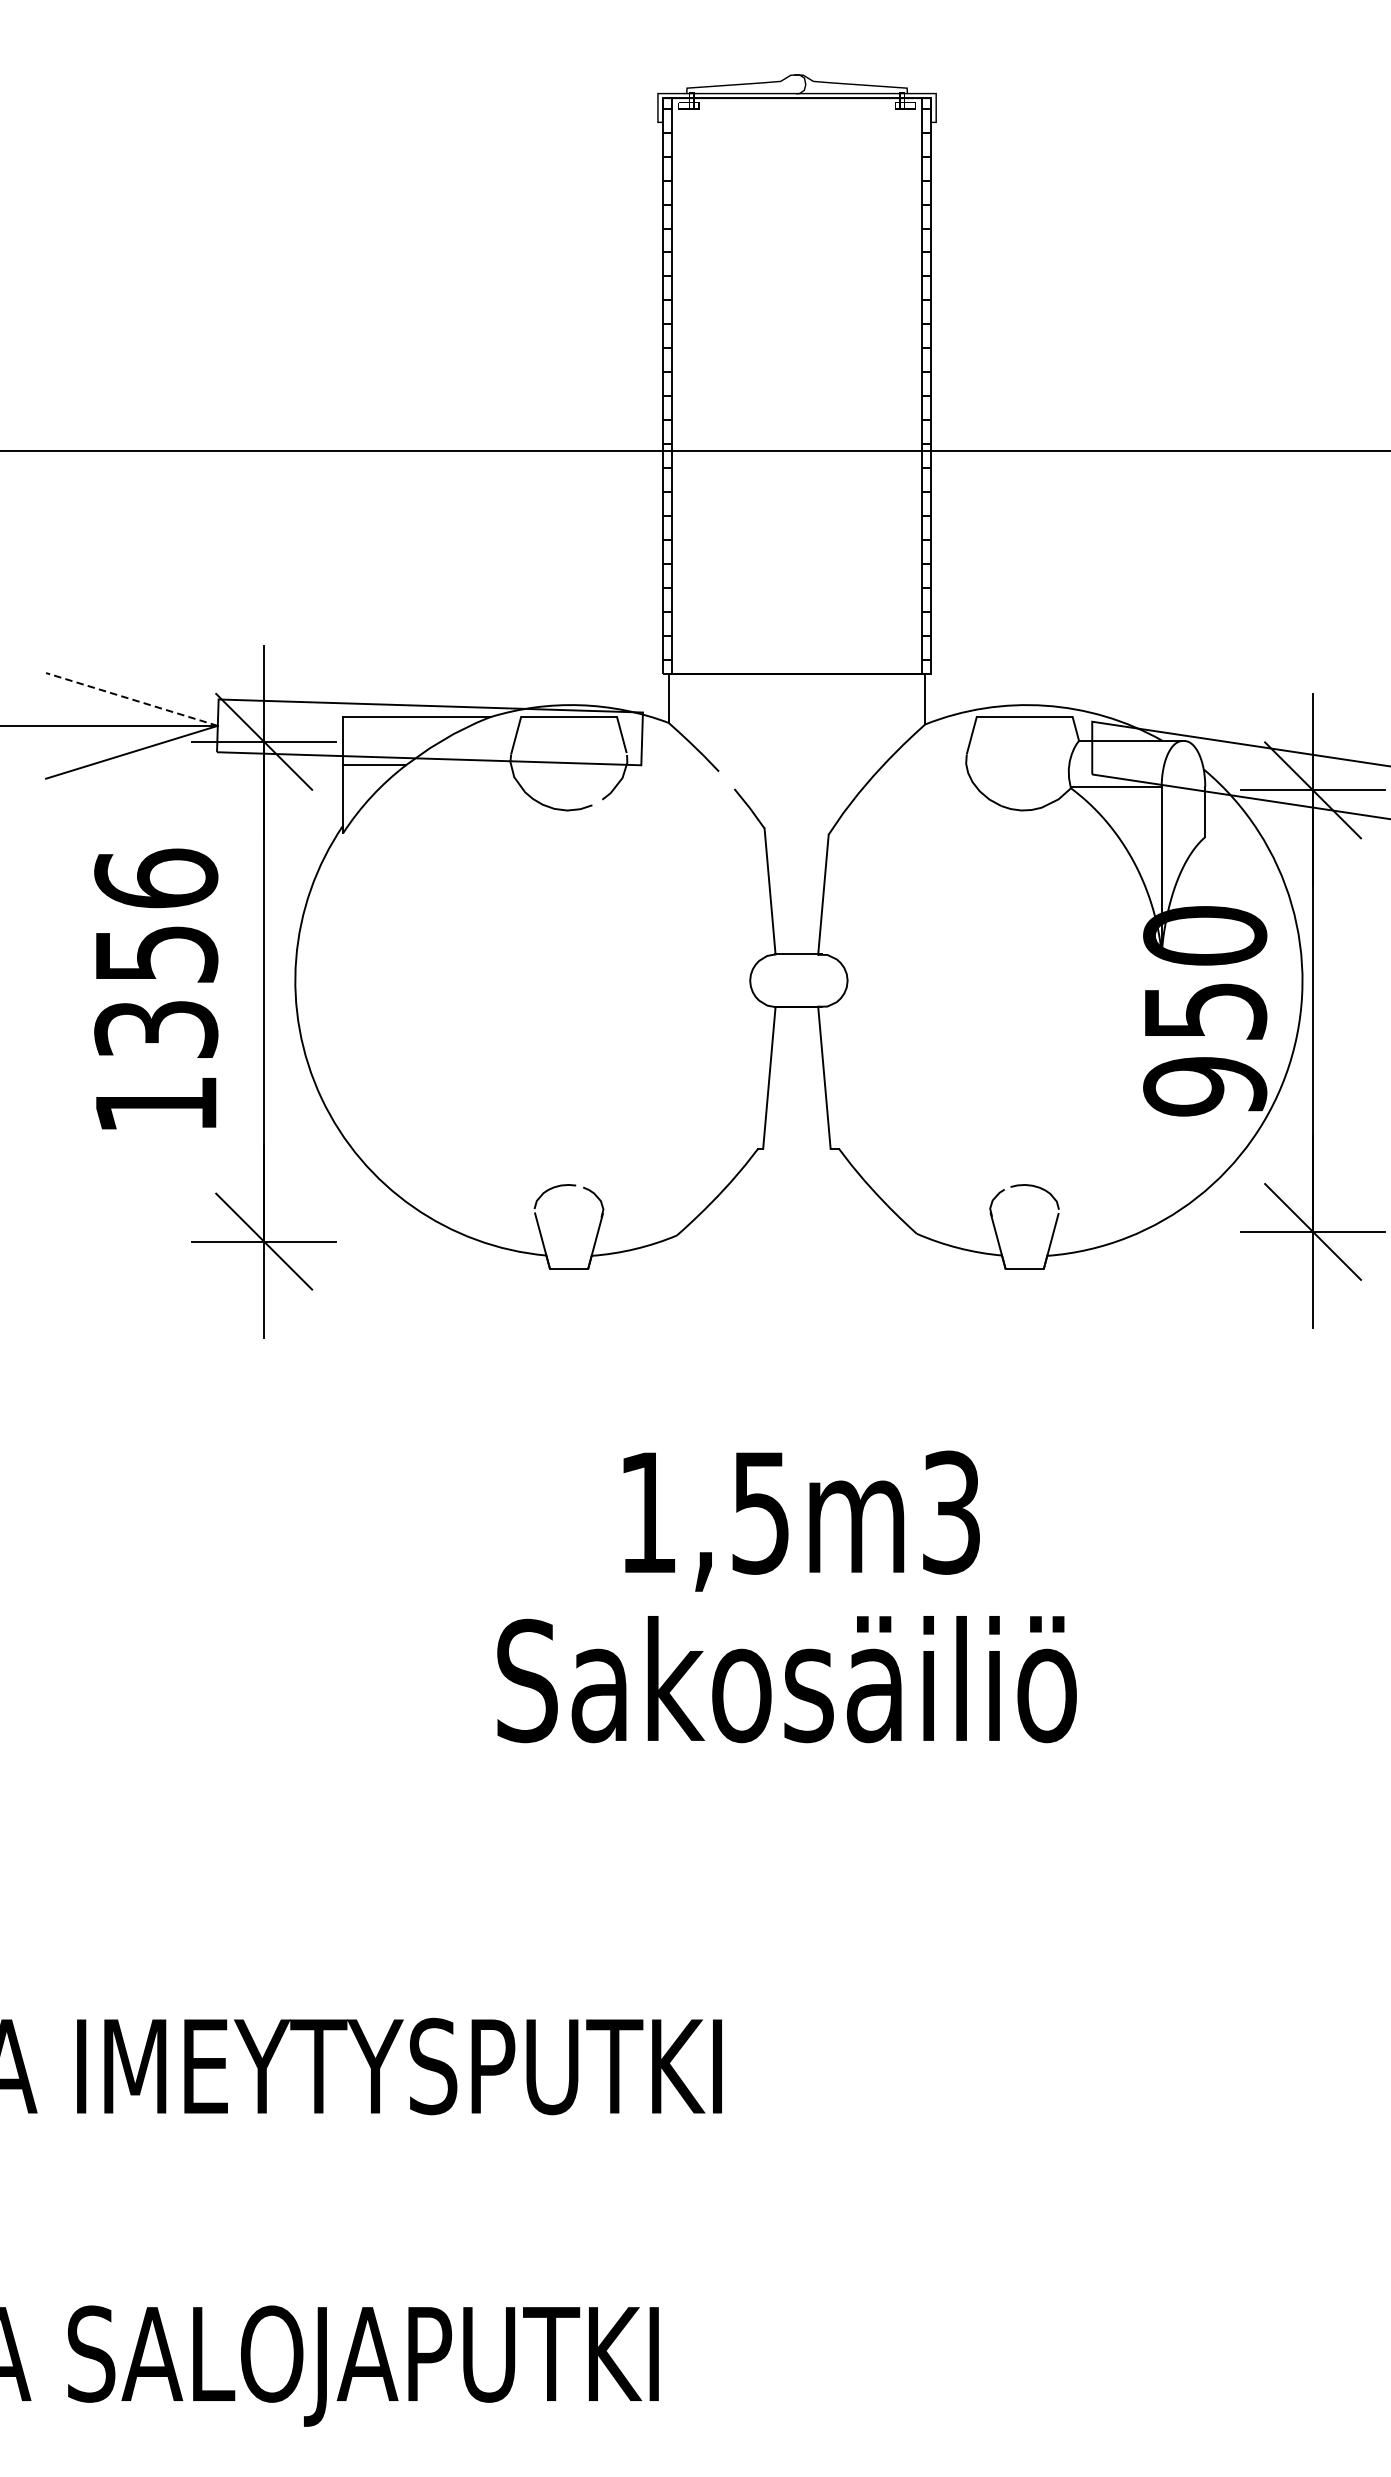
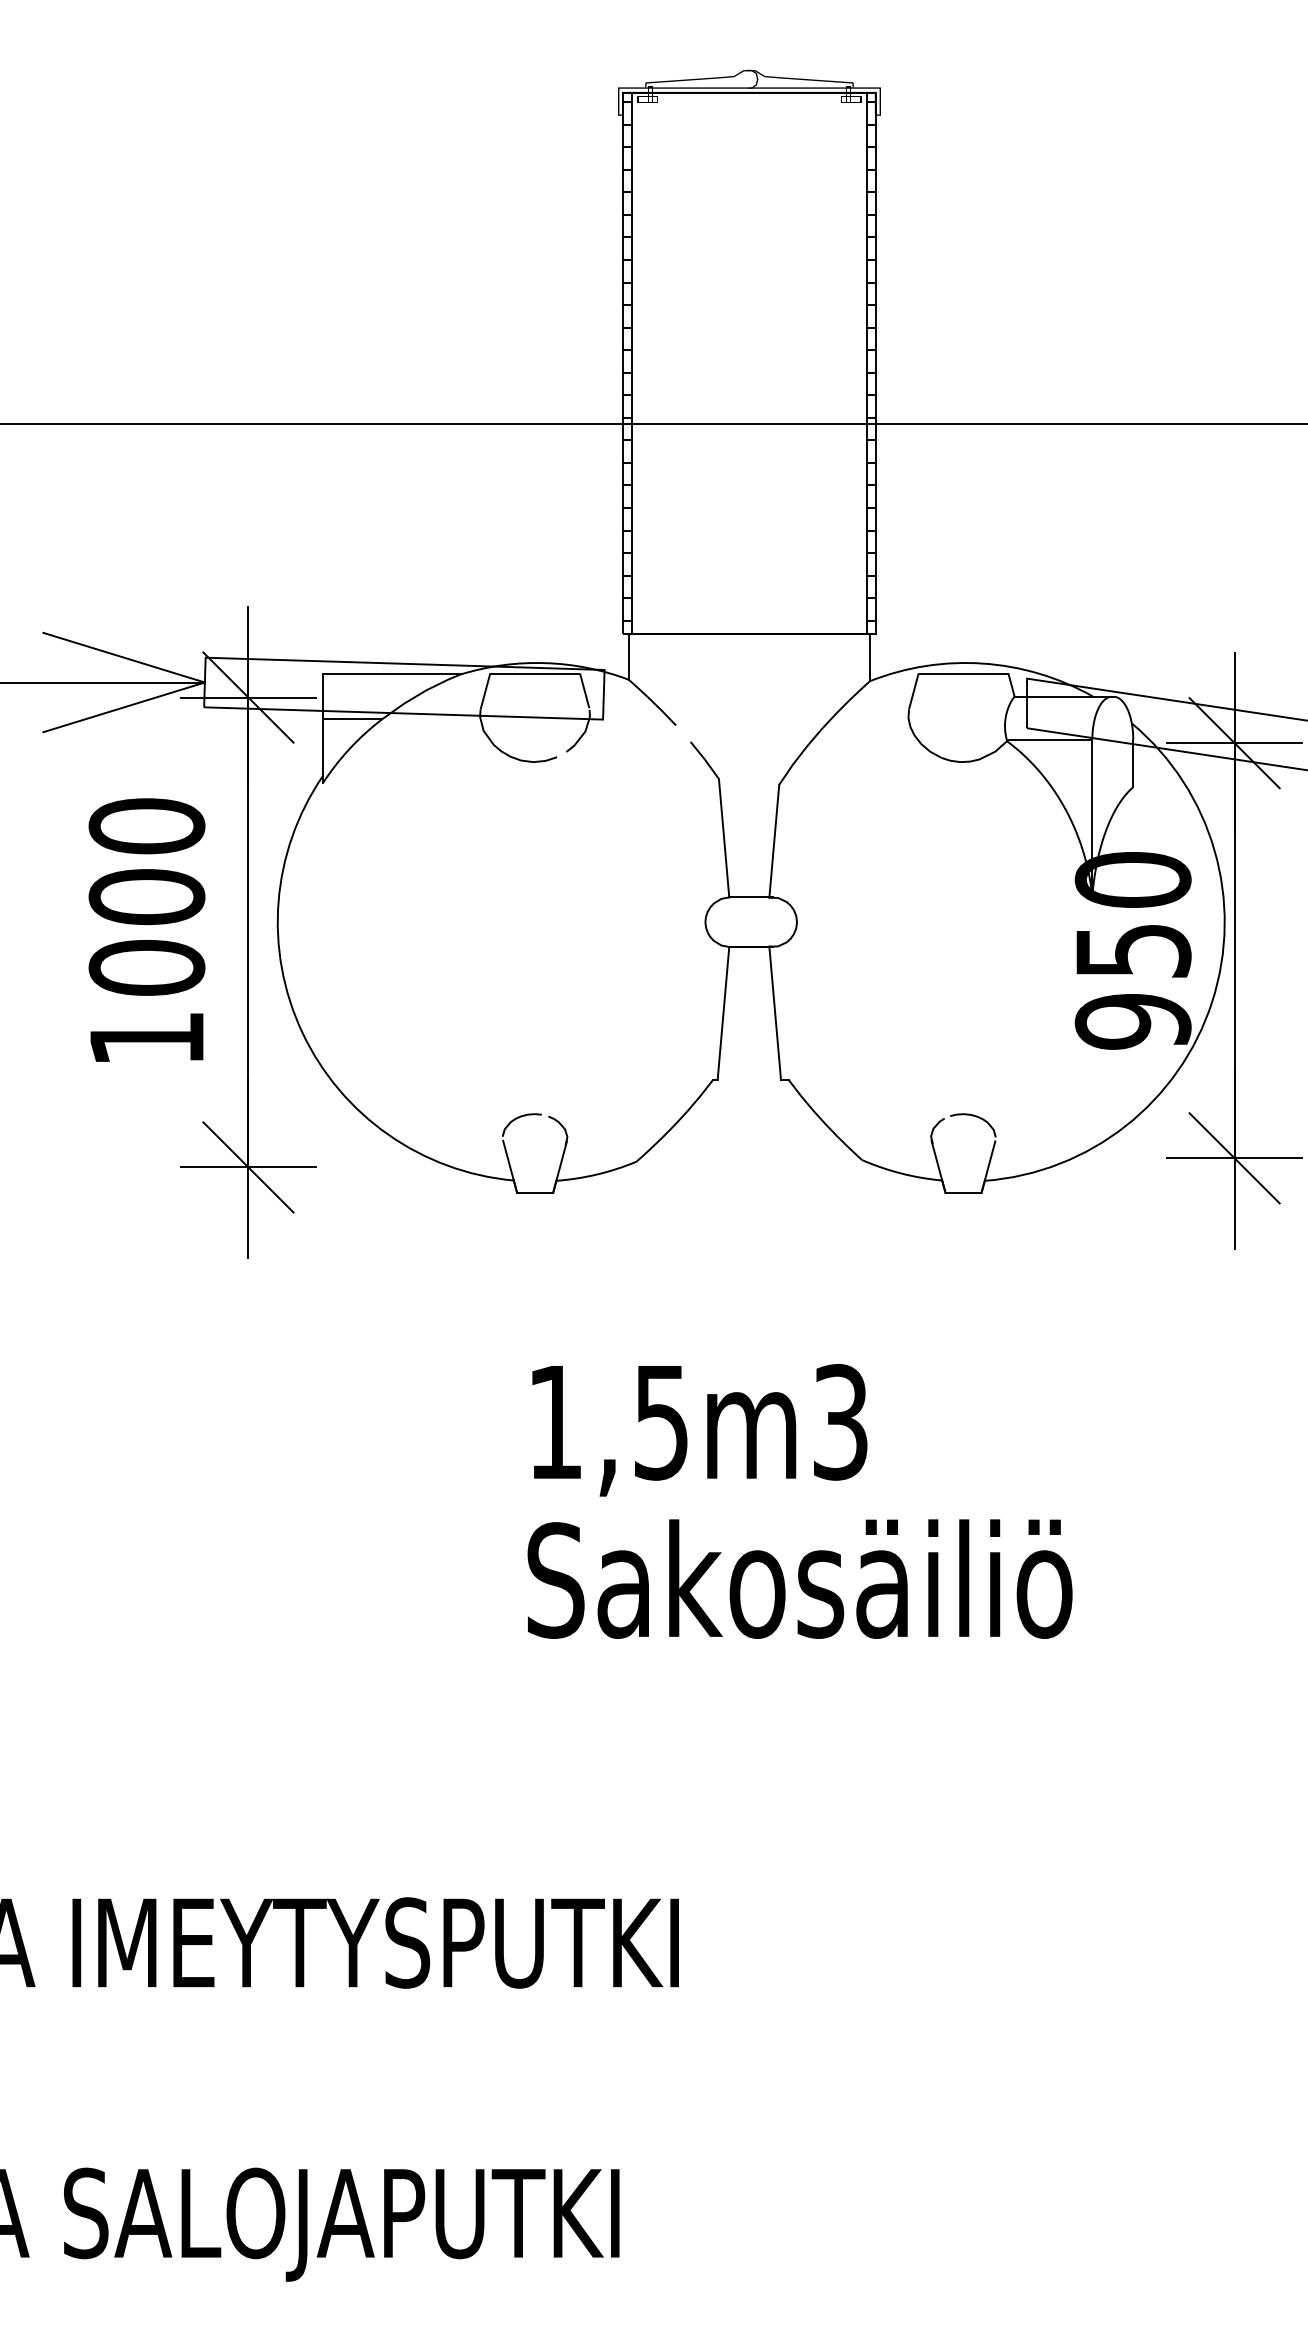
line: (131, 699) -> (123, 657), dashed -> solid
text: (155, 953) -> (146, 896), 1356 -> 1000
text: (801, 1521) -> (699, 1430), moved
text: (786, 1678) -> (799, 1578), moved

